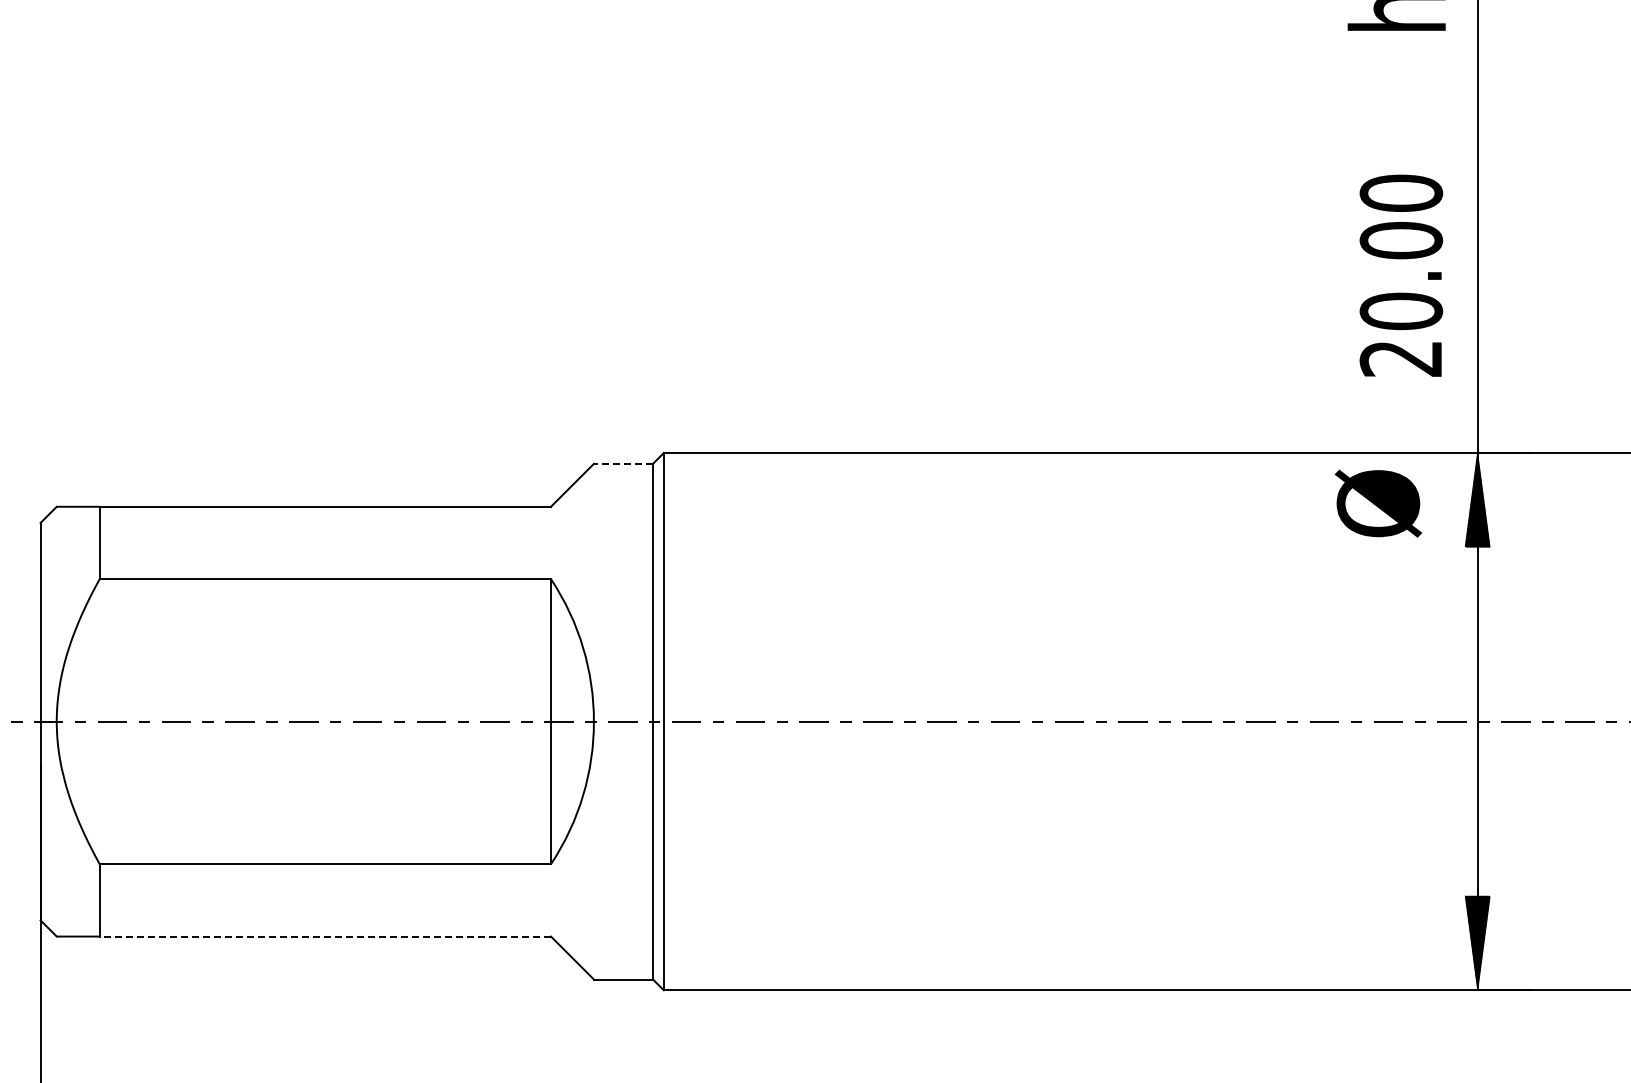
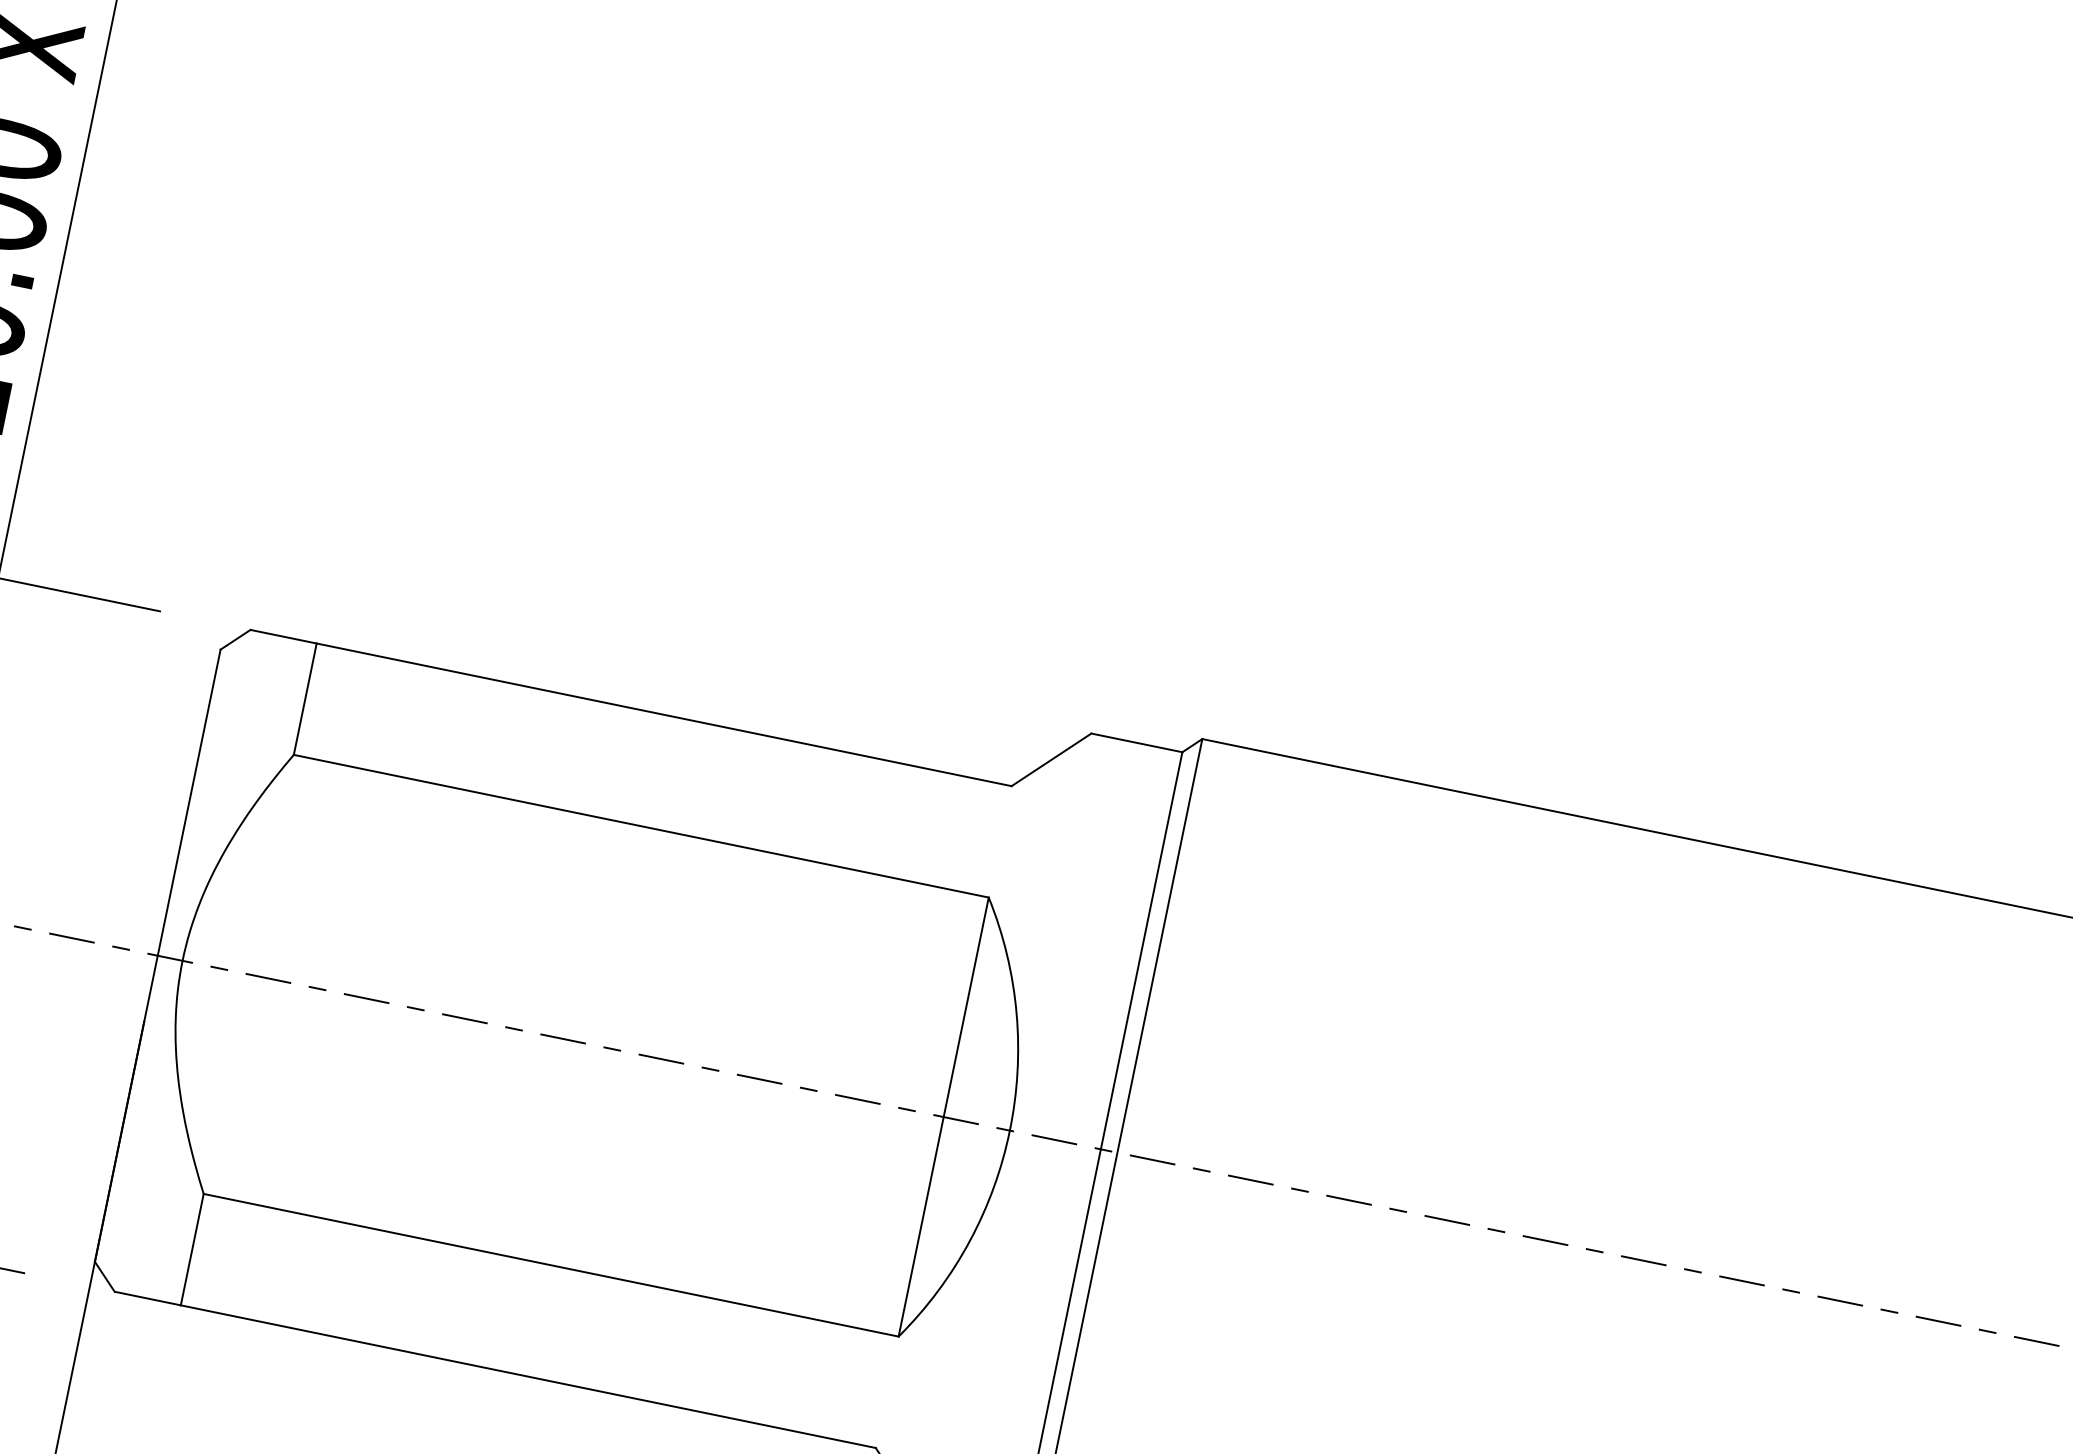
line: (623, 463) -> (1136, 742), dashed -> solid
line: (325, 936) -> (528, 1376), dashed -> solid

